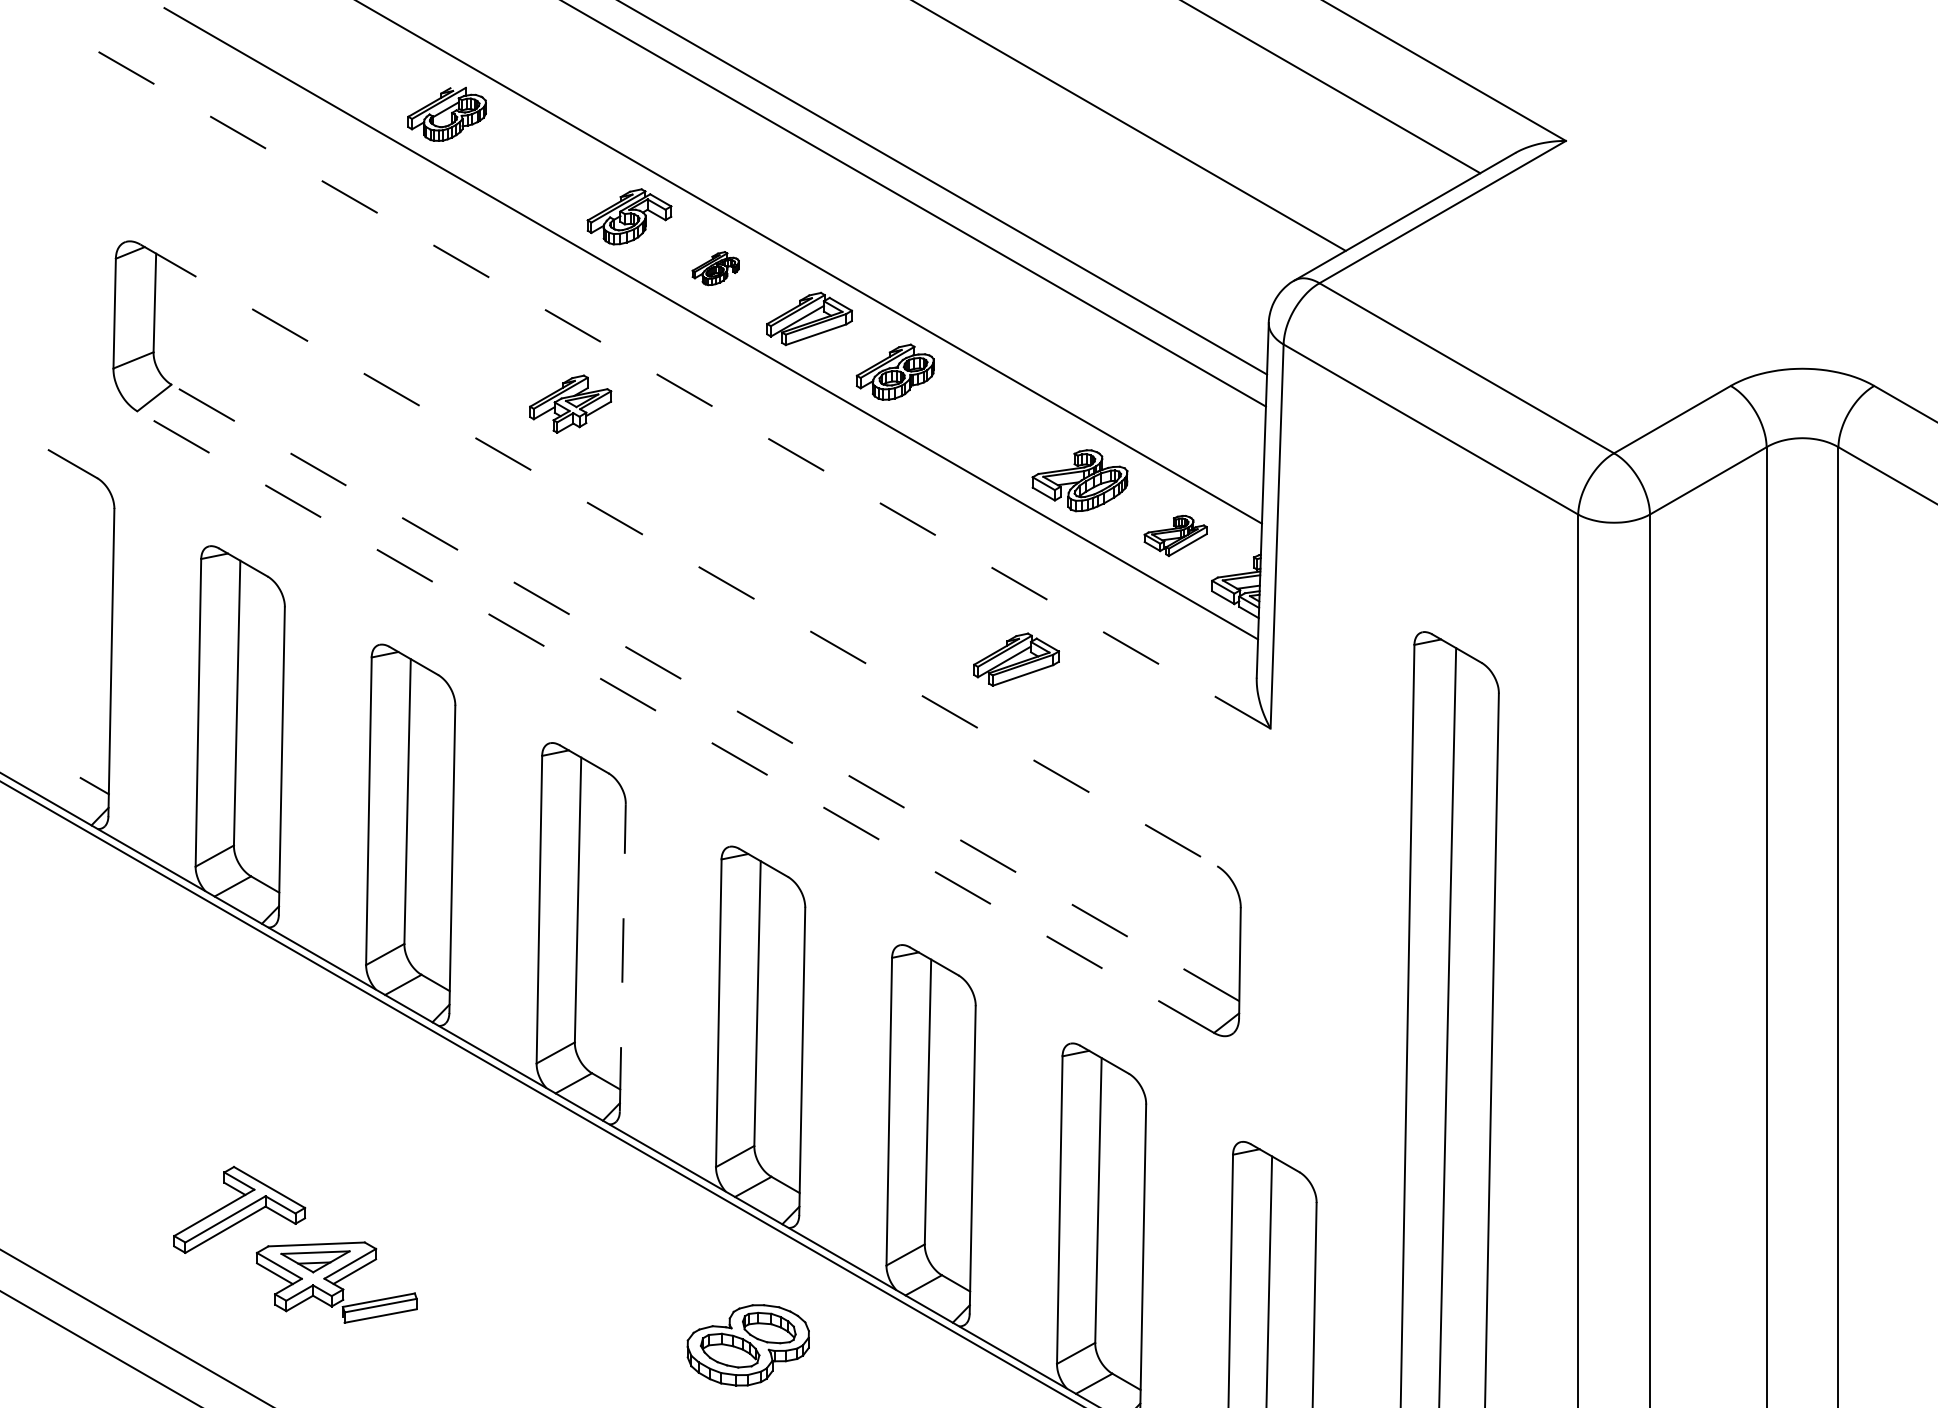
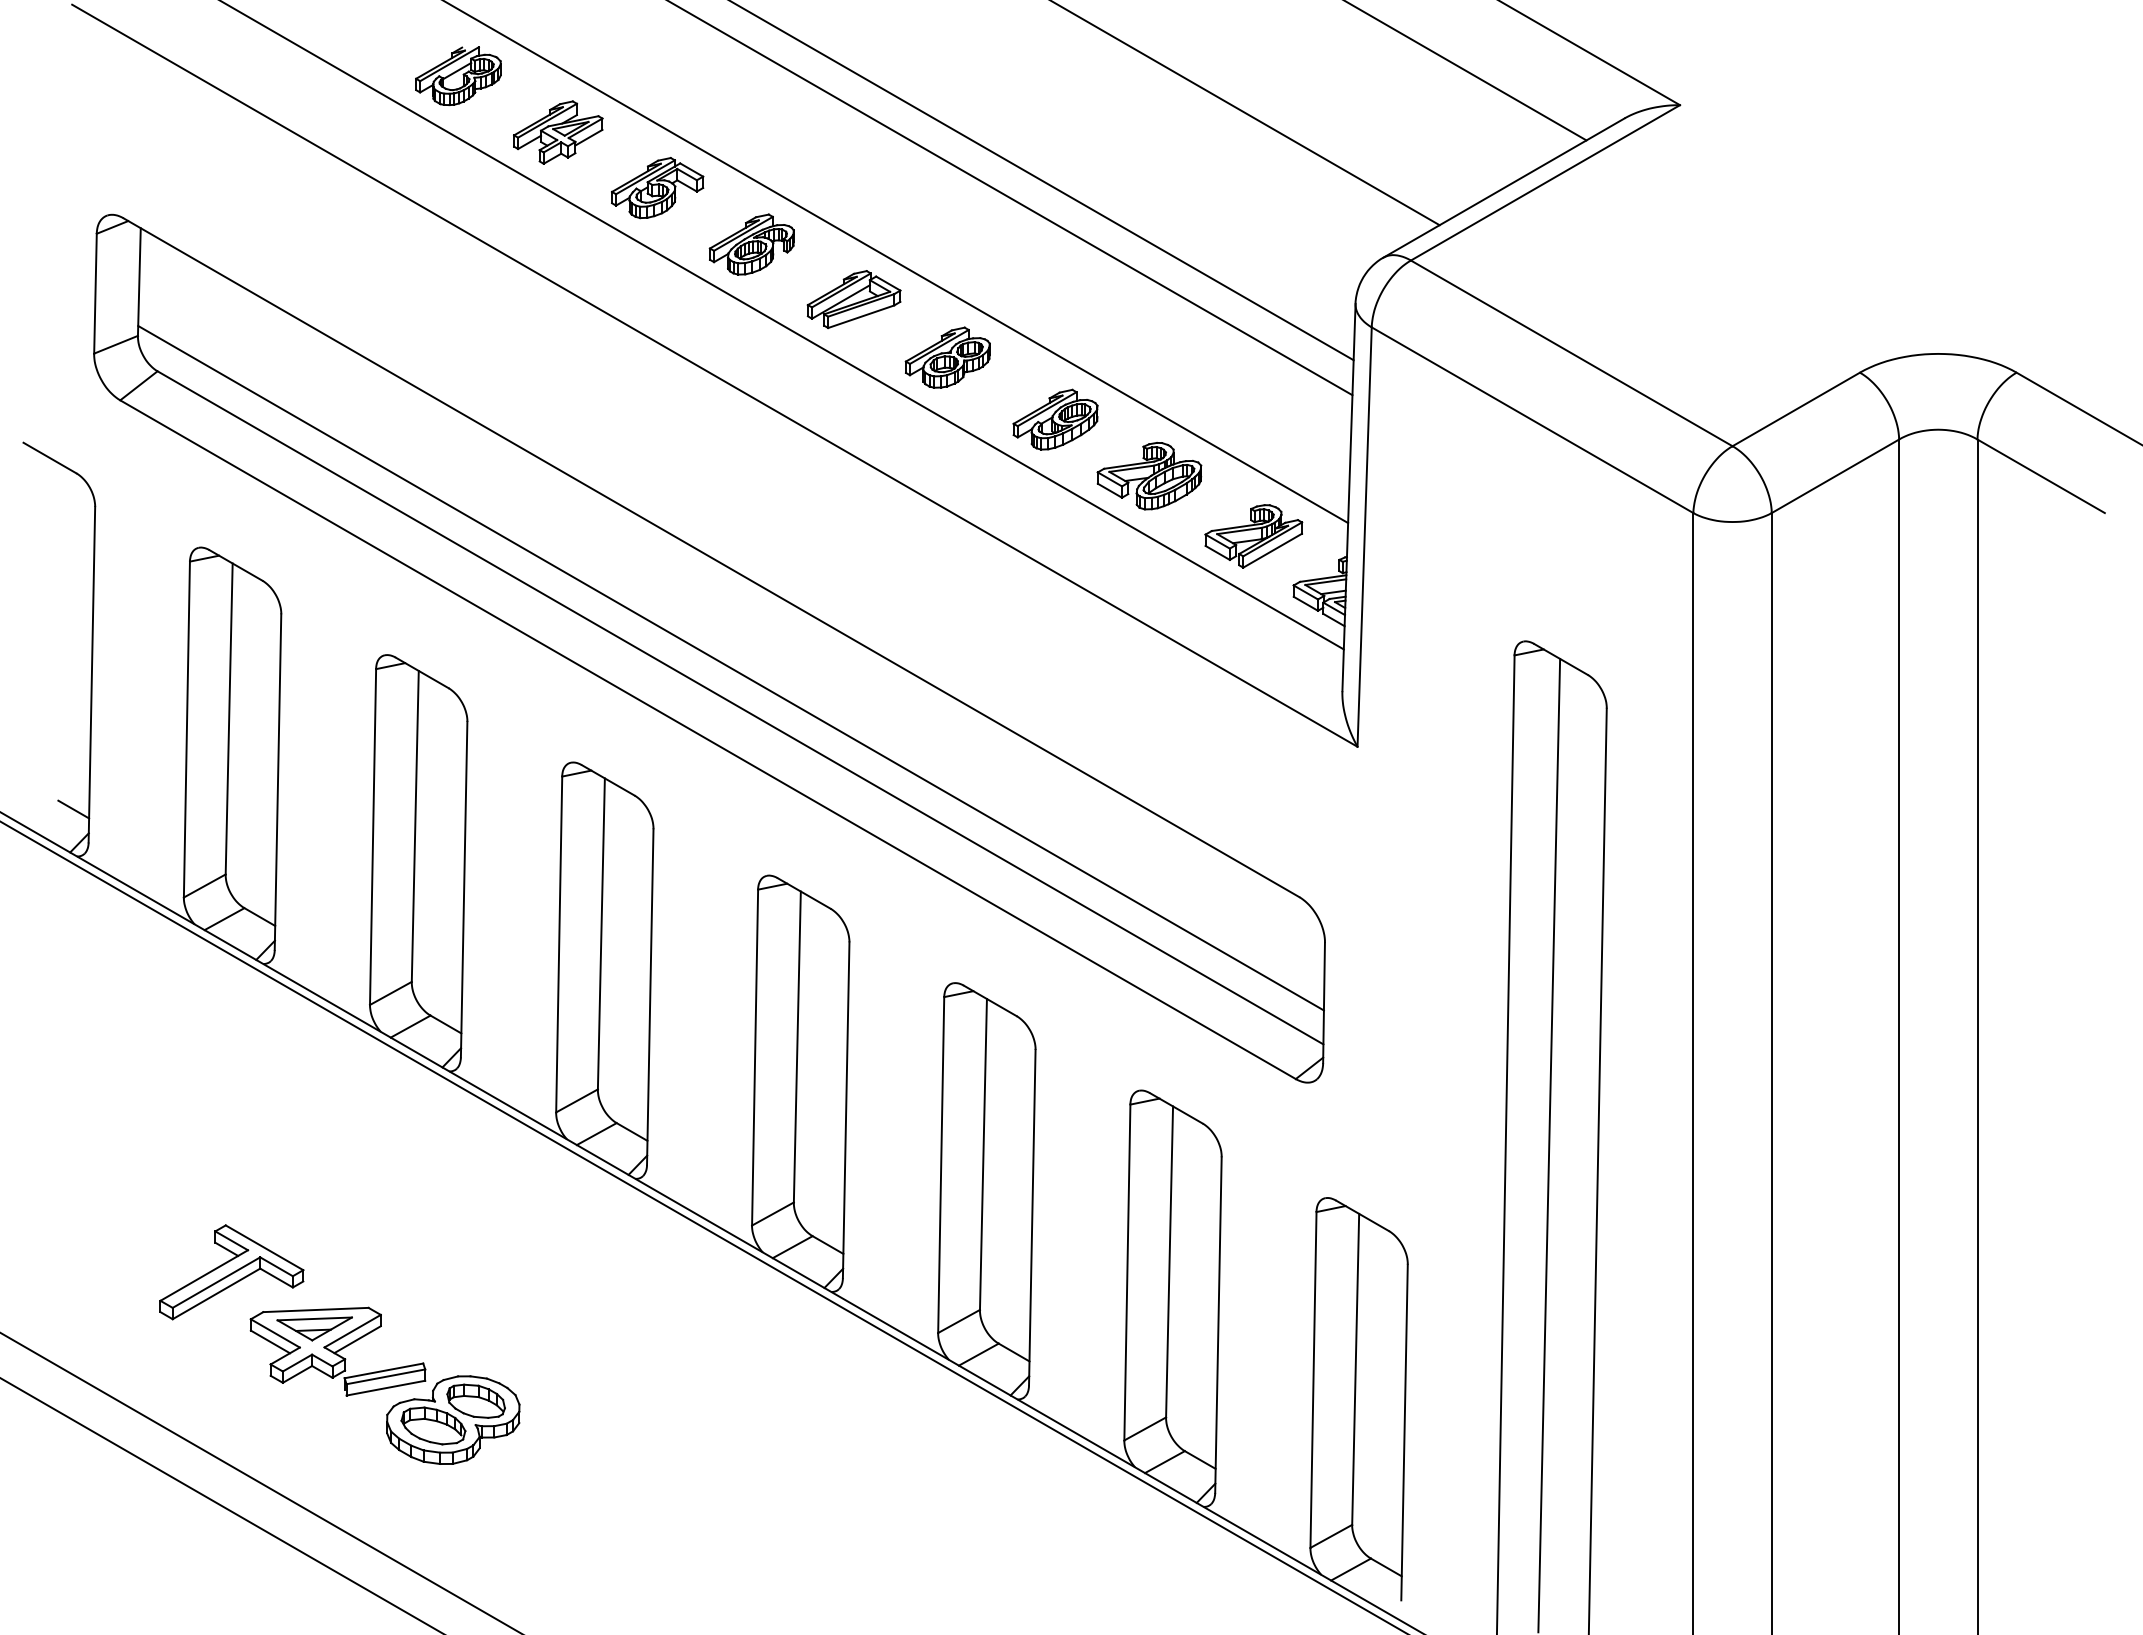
part: (715, 268) -> (751, 244), size x1.67
line: (681, 388) -> (714, 375), dashed -> solid
part: (570, 404) -> (558, 132), moved
part: (993, 428) -> (1055, 419), added
part: (1175, 536) -> (1253, 536), size x1.43
line: (678, 555) -> (711, 557), dashed -> solid
line: (696, 655) -> (730, 667), added
part: (1015, 659) -> (1079, 671), removed
line: (705, 692) -> (740, 707), dashed -> solid
line: (676, 721) -> (708, 739), dashed -> solid
line: (623, 958) -> (650, 997), dashed -> solid
part: (748, 1344) -> (453, 1419), moved

